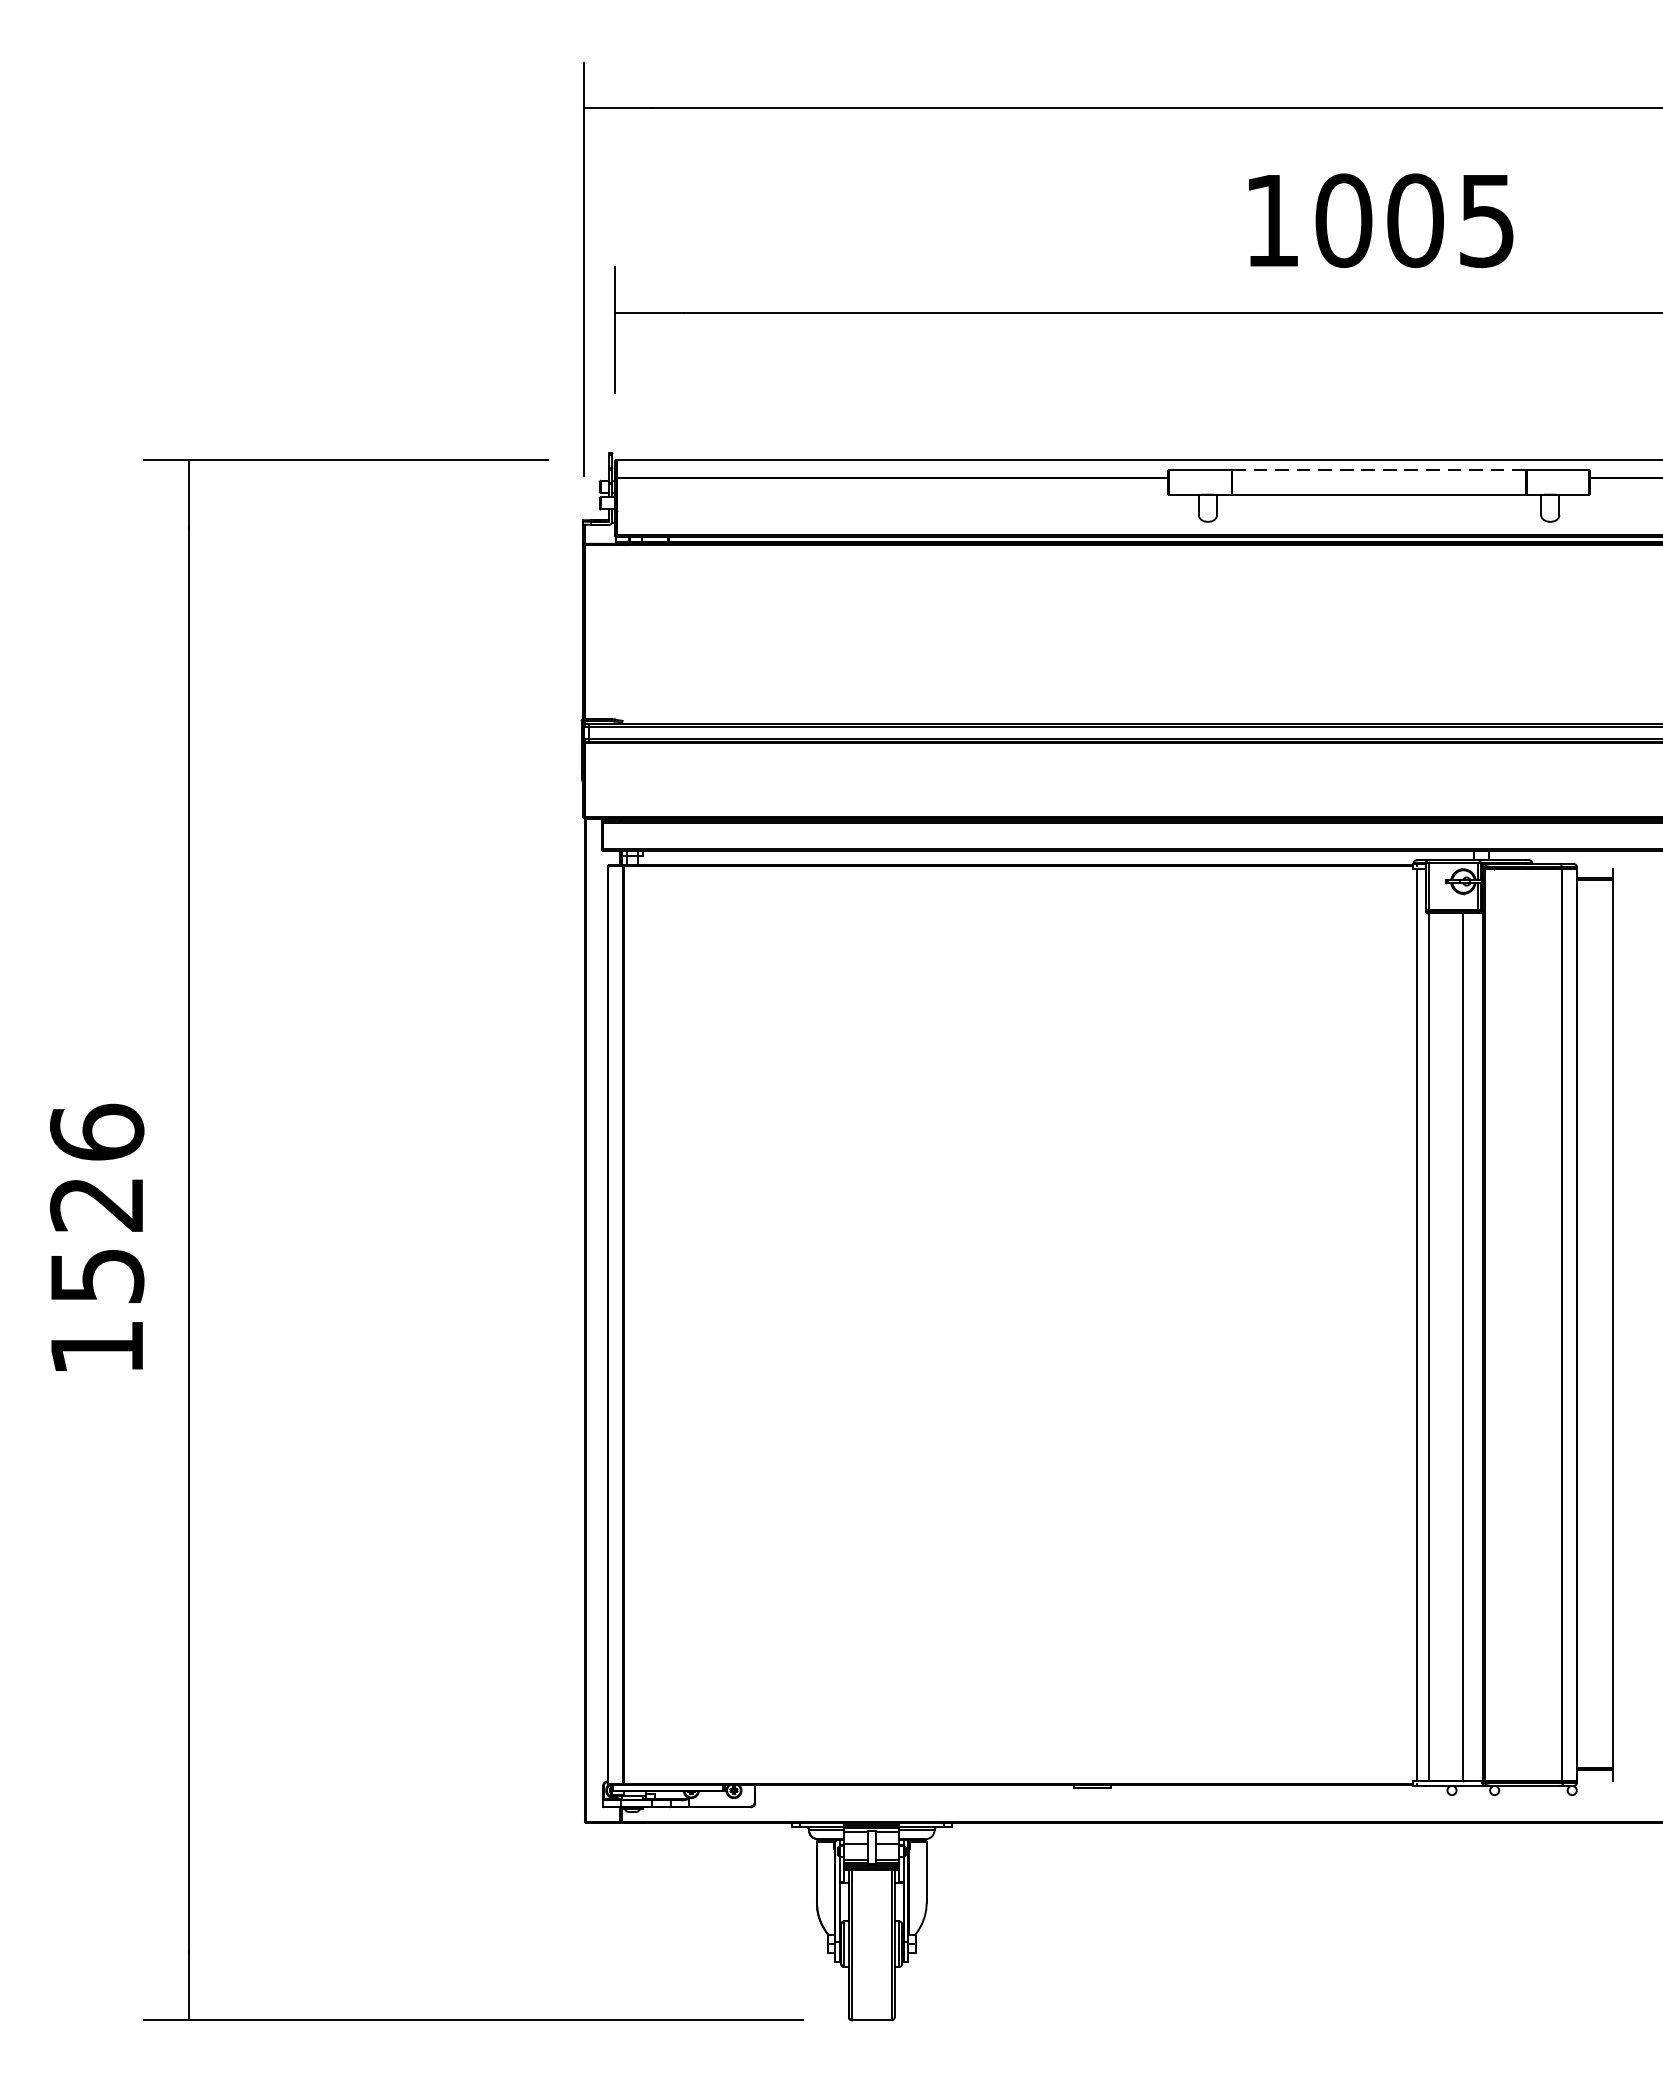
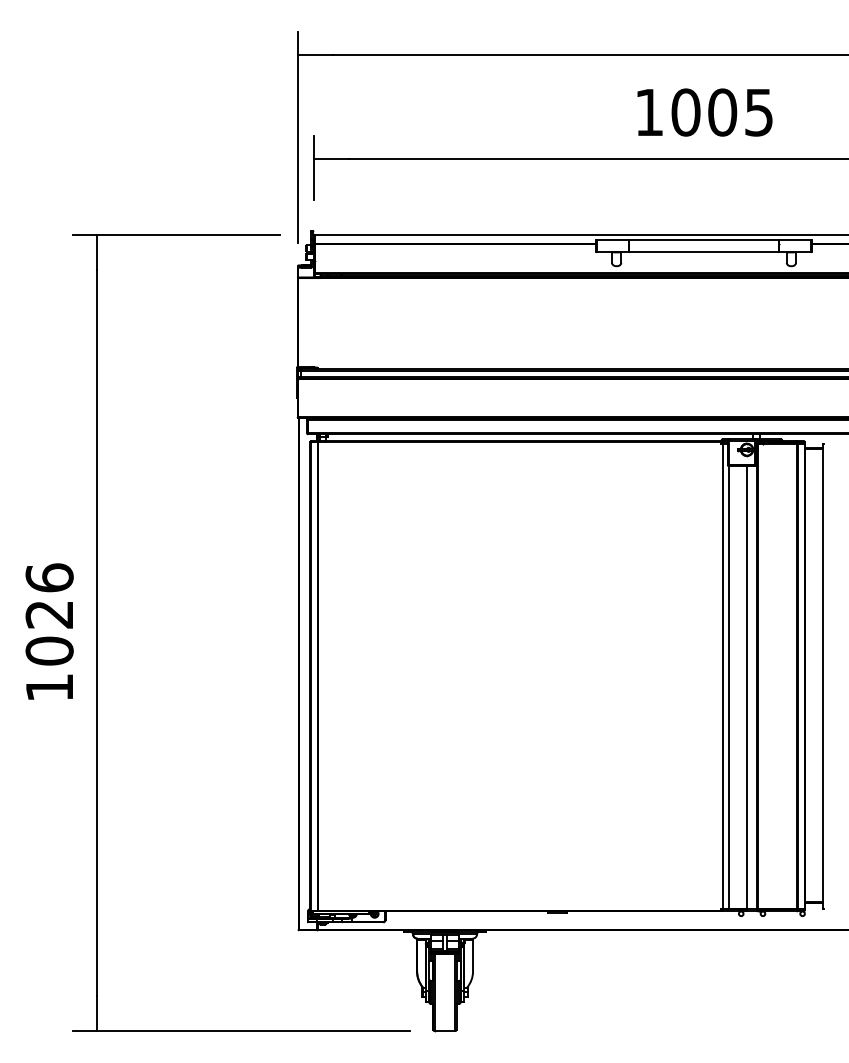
line: (1380, 469) -> (704, 239), dashed -> solid
text: (96, 1274) -> (49, 650), 1526 -> 1026

